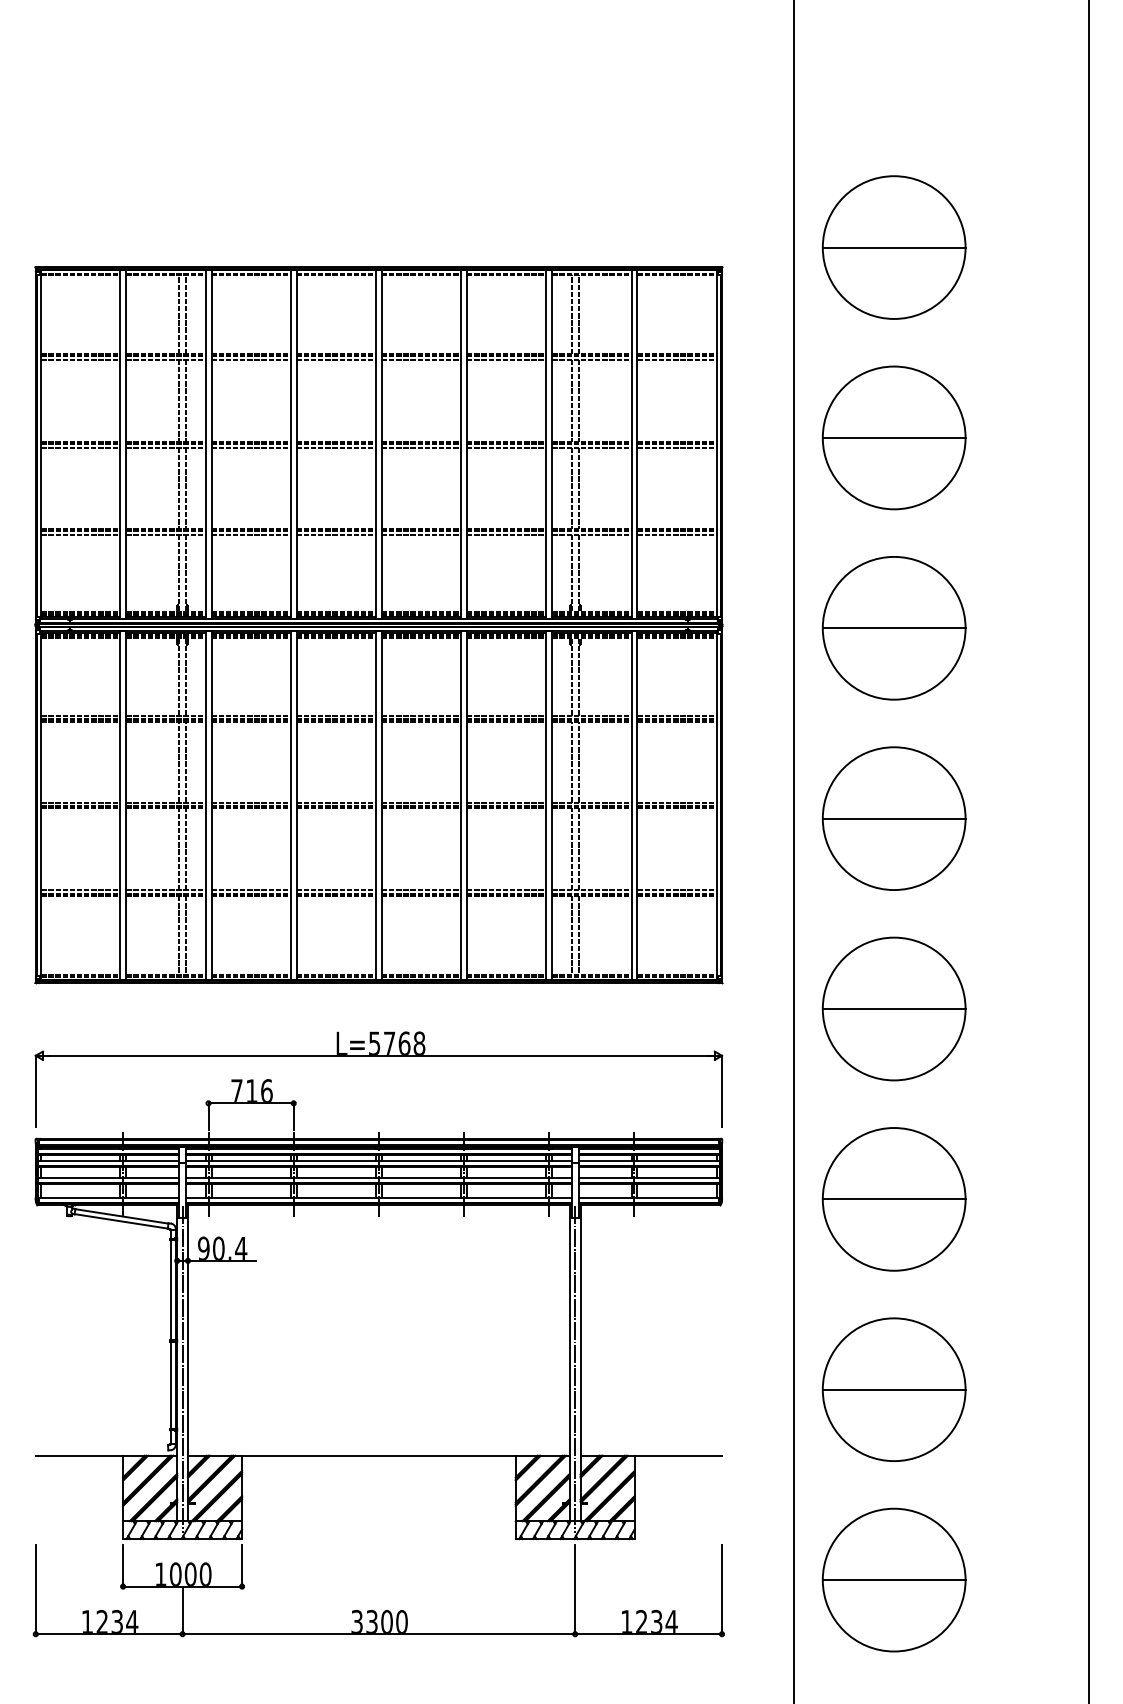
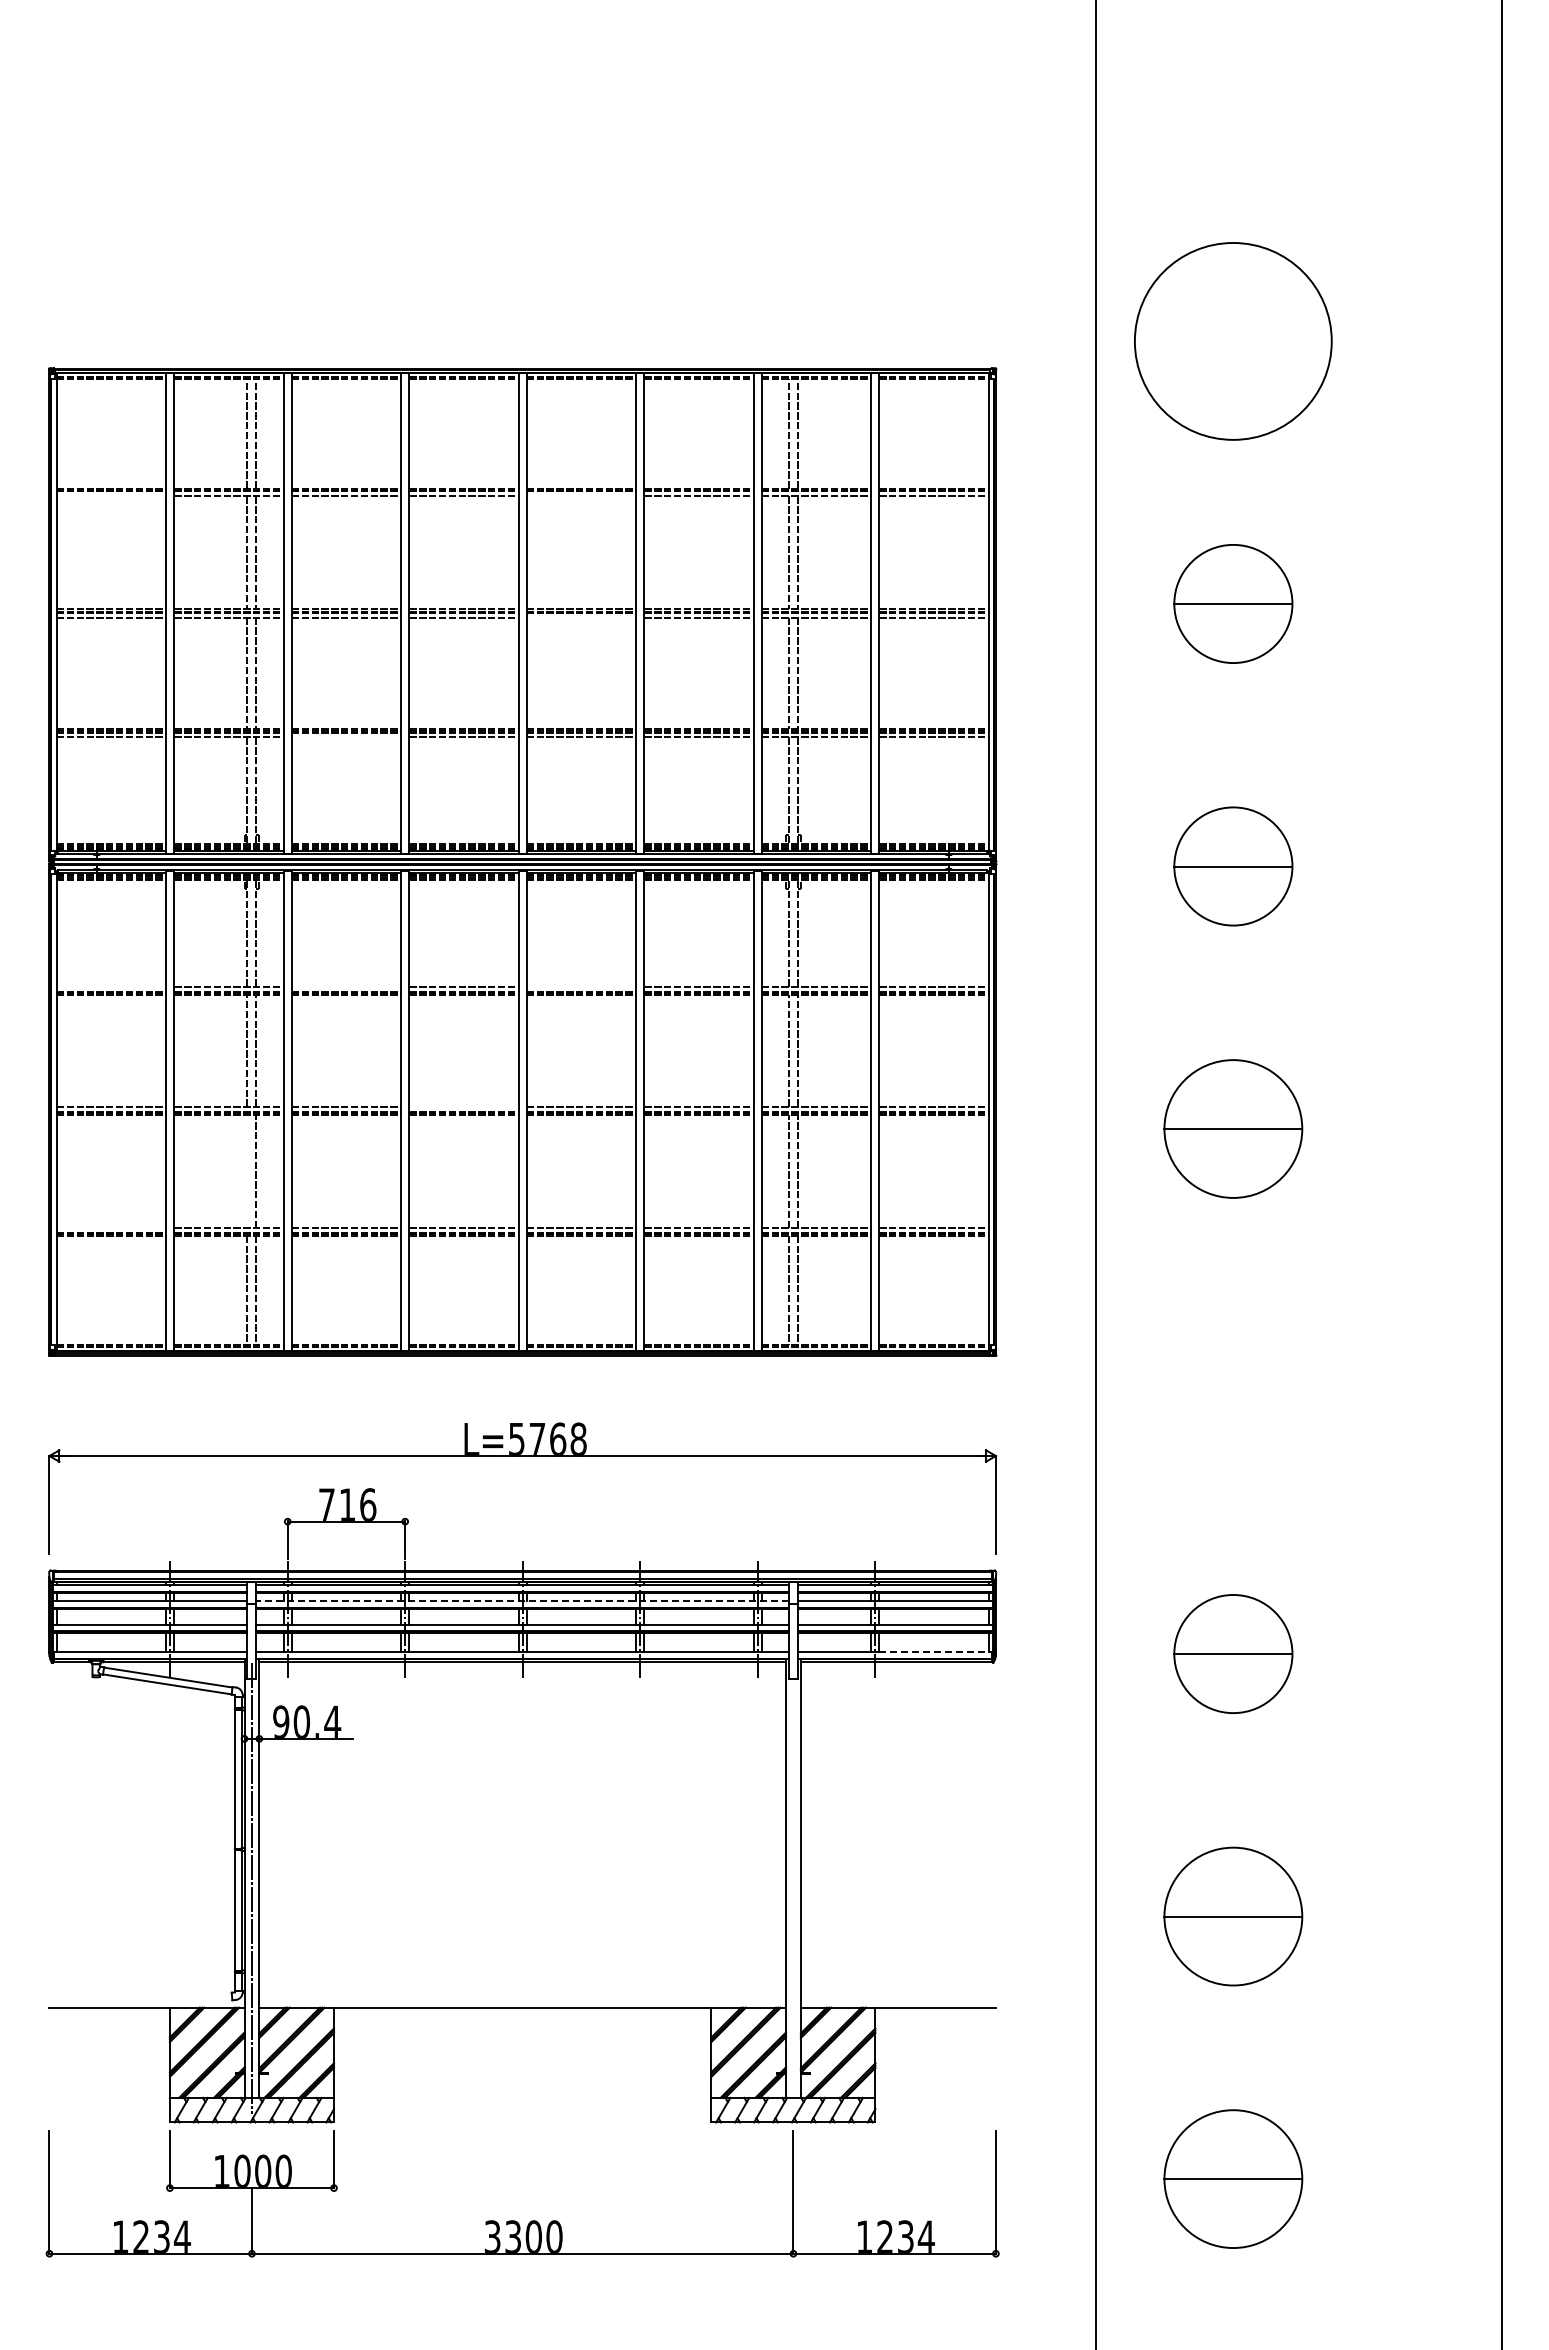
line: (893, 247) -> (1232, 341), removed
line: (80, 360) -> (111, 496), removed
line: (421, 360) -> (581, 496), removed
part: (894, 437) -> (1233, 603), size x0.6
line: (421, 447) -> (581, 617), removed
line: (251, 534) -> (346, 737), removed
part: (894, 628) -> (1233, 866), size x0.6
line: (80, 715) -> (111, 986), removed
line: (251, 715) -> (346, 986), removed
line: (421, 715) -> (581, 986), removed
line: (335, 802) -> (463, 1106), removed
part: (894, 818) -> (1233, 1128), size x0.7
line: (179, 848) -> (247, 1170), removed
line: (80, 890) -> (111, 1227), removed
part: (894, 1008) -> (1233, 1391), removed
line: (378, 1160) -> (522, 1600), solid -> dashed
line: (676, 1197) -> (933, 1651), solid -> dashed
part: (894, 1198) -> (1233, 1653), size x0.6
line: (575, 1369) -> (793, 1888), removed
part: (894, 1389) -> (1233, 1916), size x0.7
part: (894, 1579) -> (1233, 2178), size x0.7

